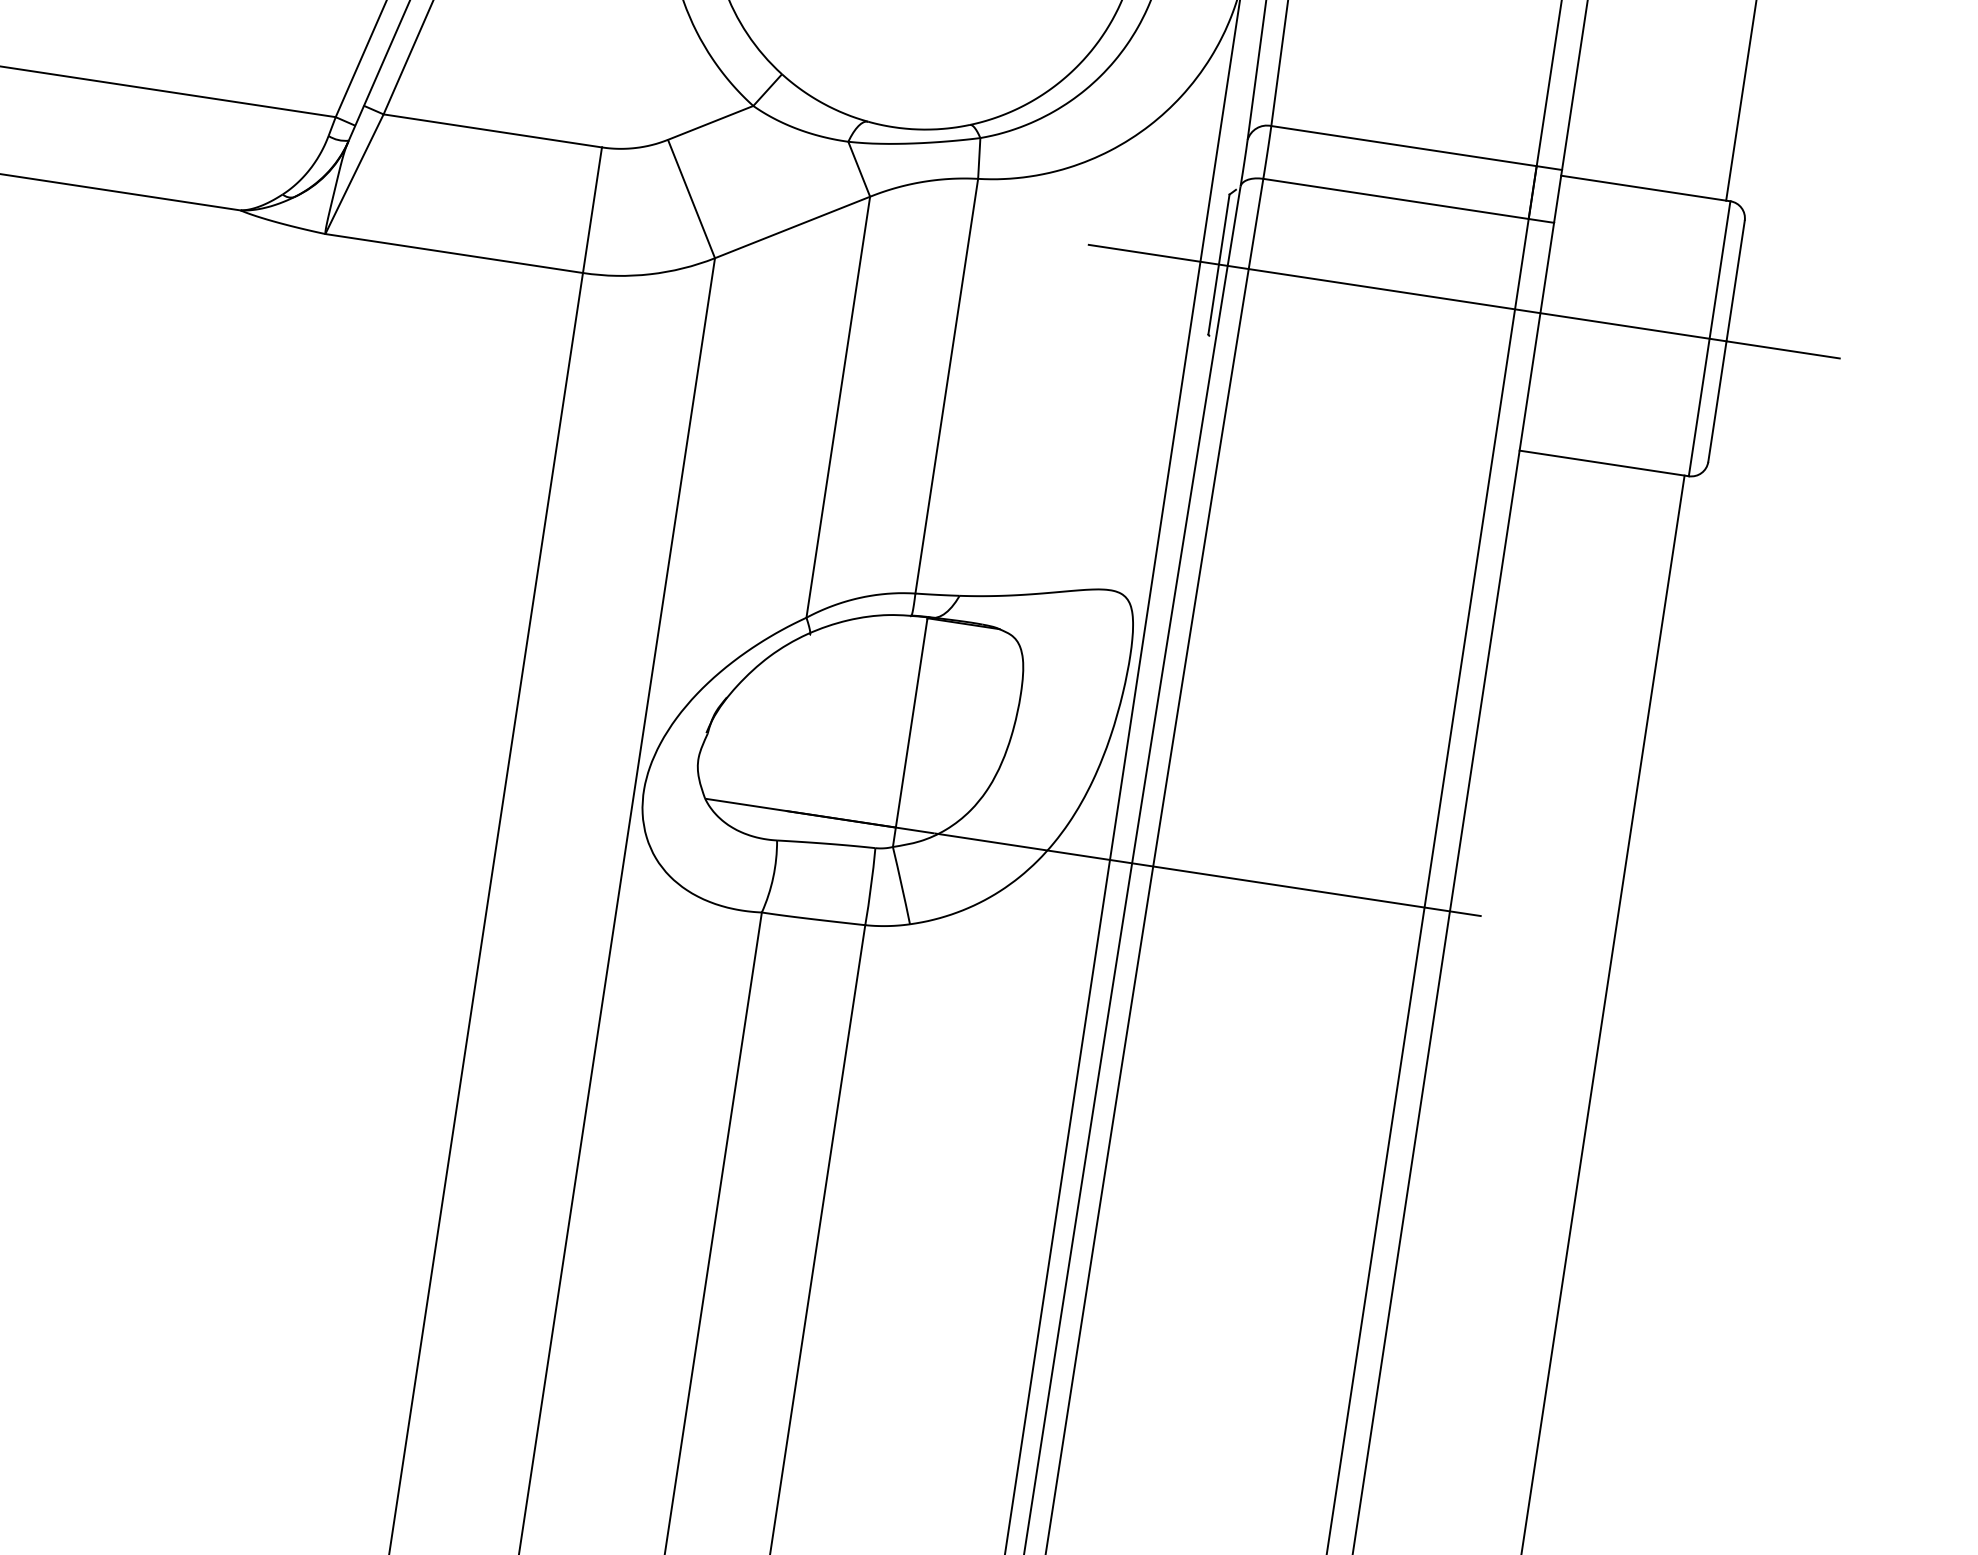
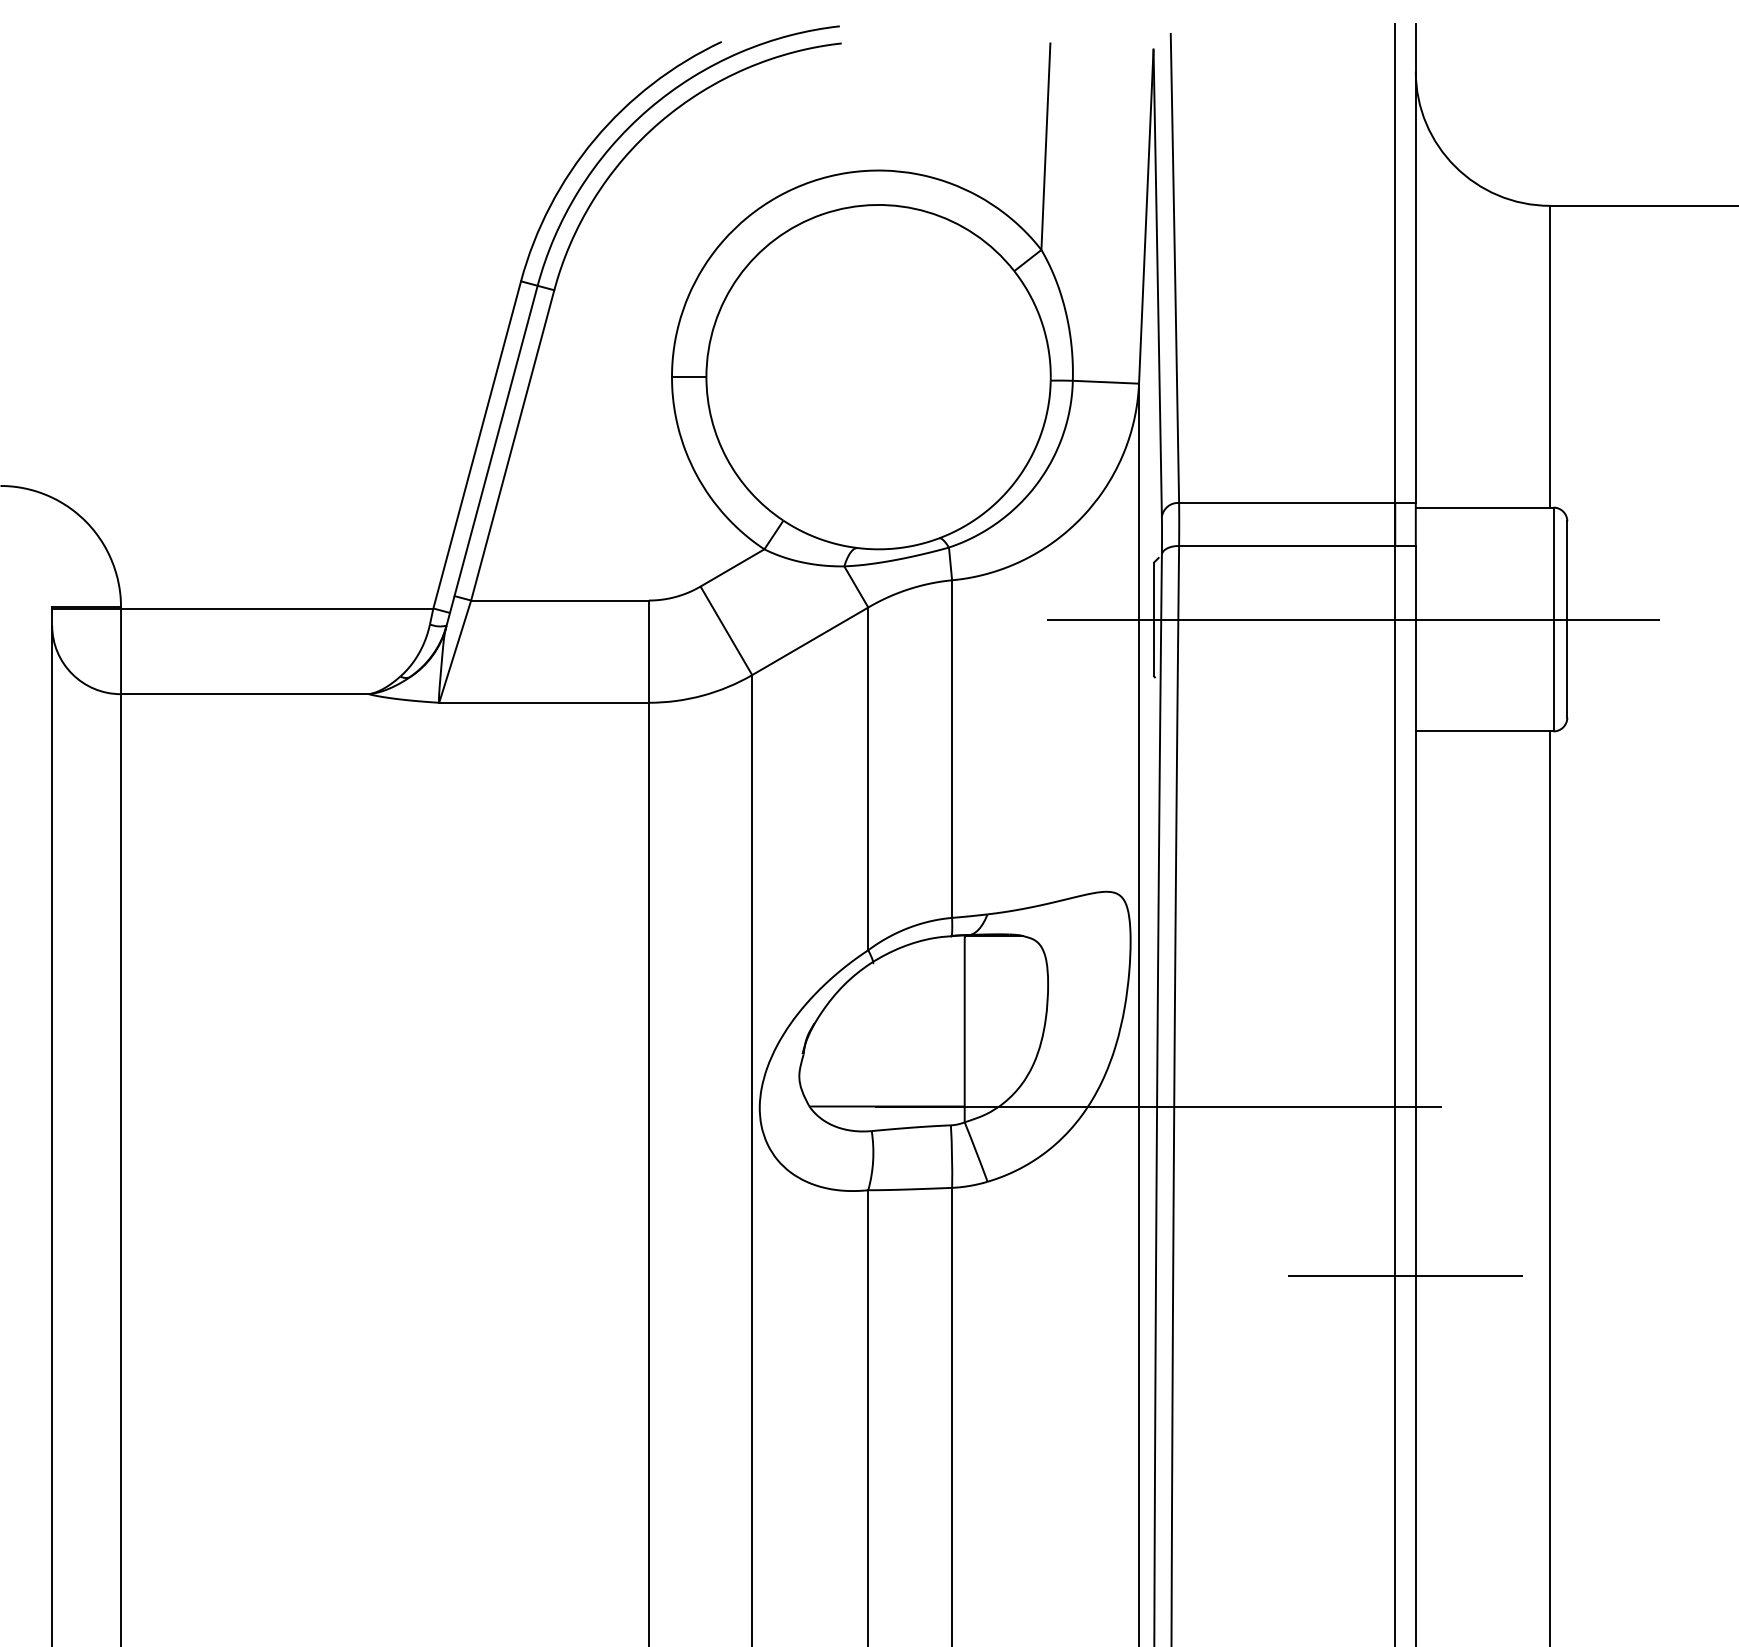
line: (1405, 1117) -> (1405, 1275), added

